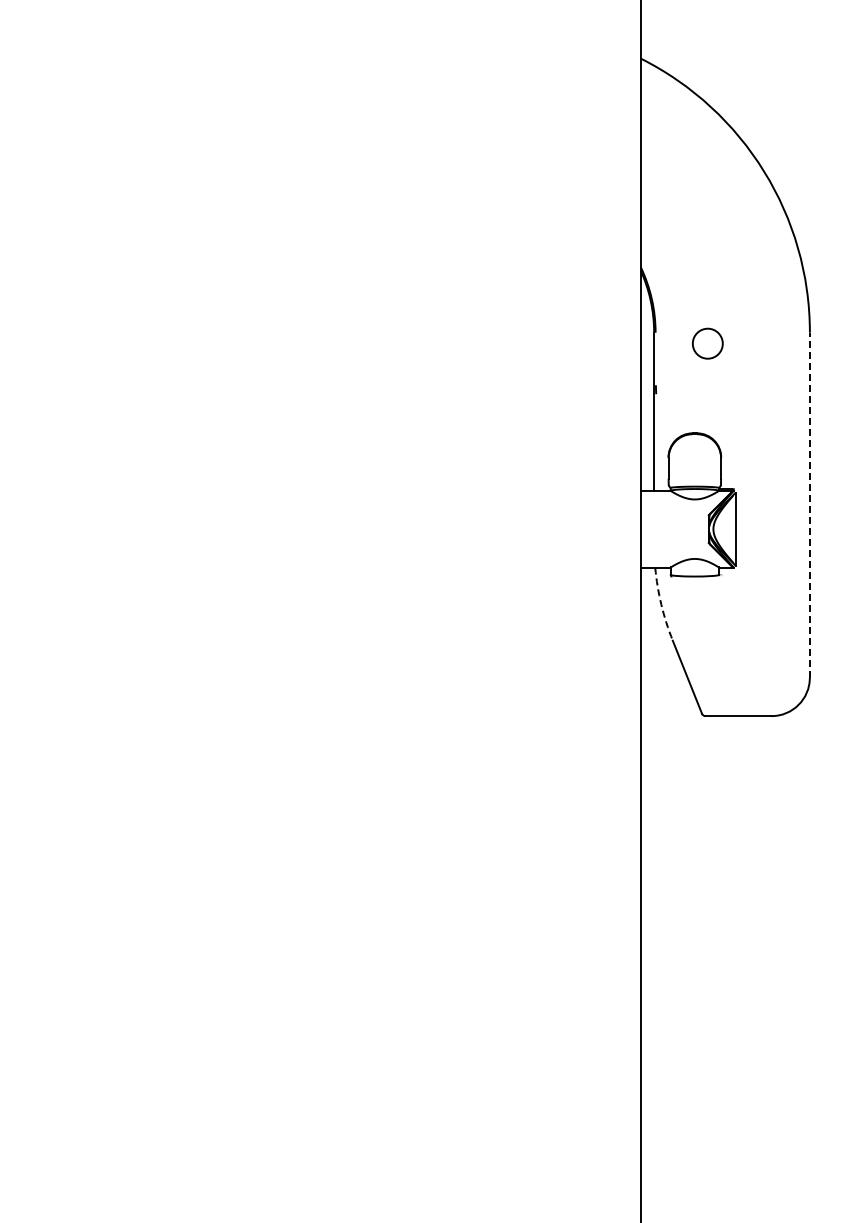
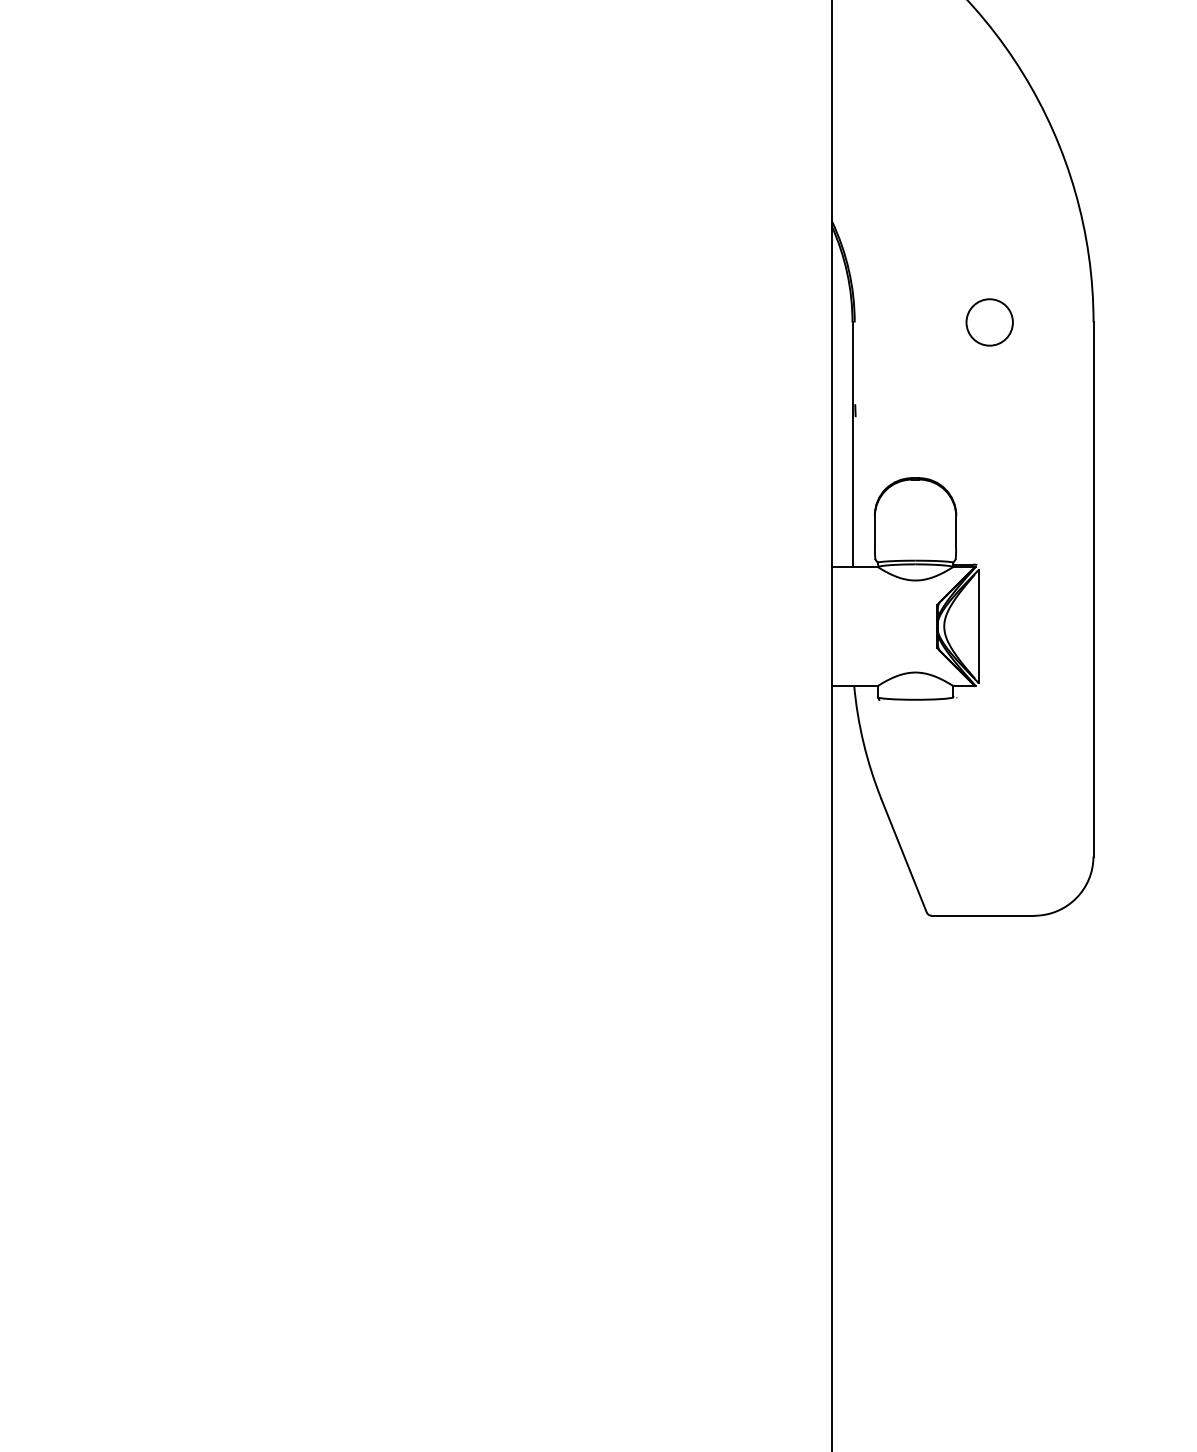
circle: (707, 343) -> (989, 322), moved
line: (809, 505) -> (1092, 589), dashed -> solid
arc: (661, 604) -> (863, 743), dashed -> solid

